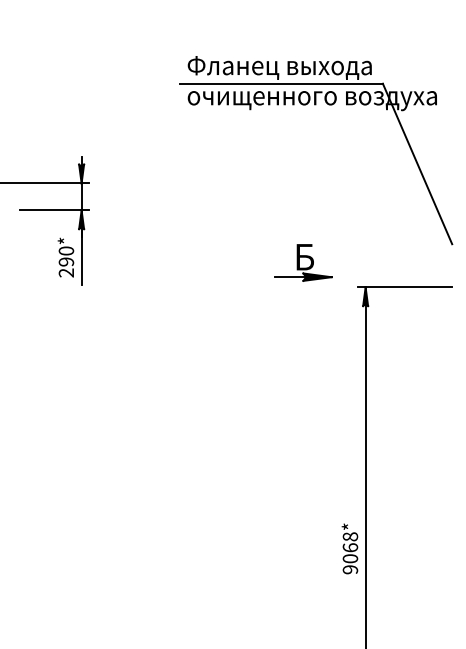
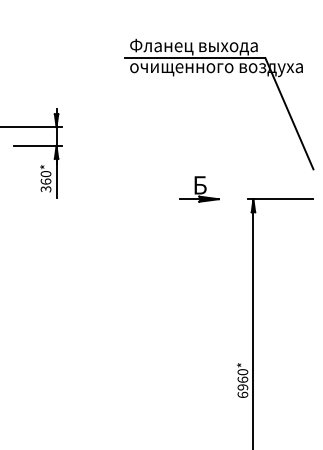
part: (303, 263) -> (199, 189), moved
text: (65, 267) -> (45, 185), 290* -> 360*
text: (349, 553) -> (242, 383), 9068* -> 6960*

